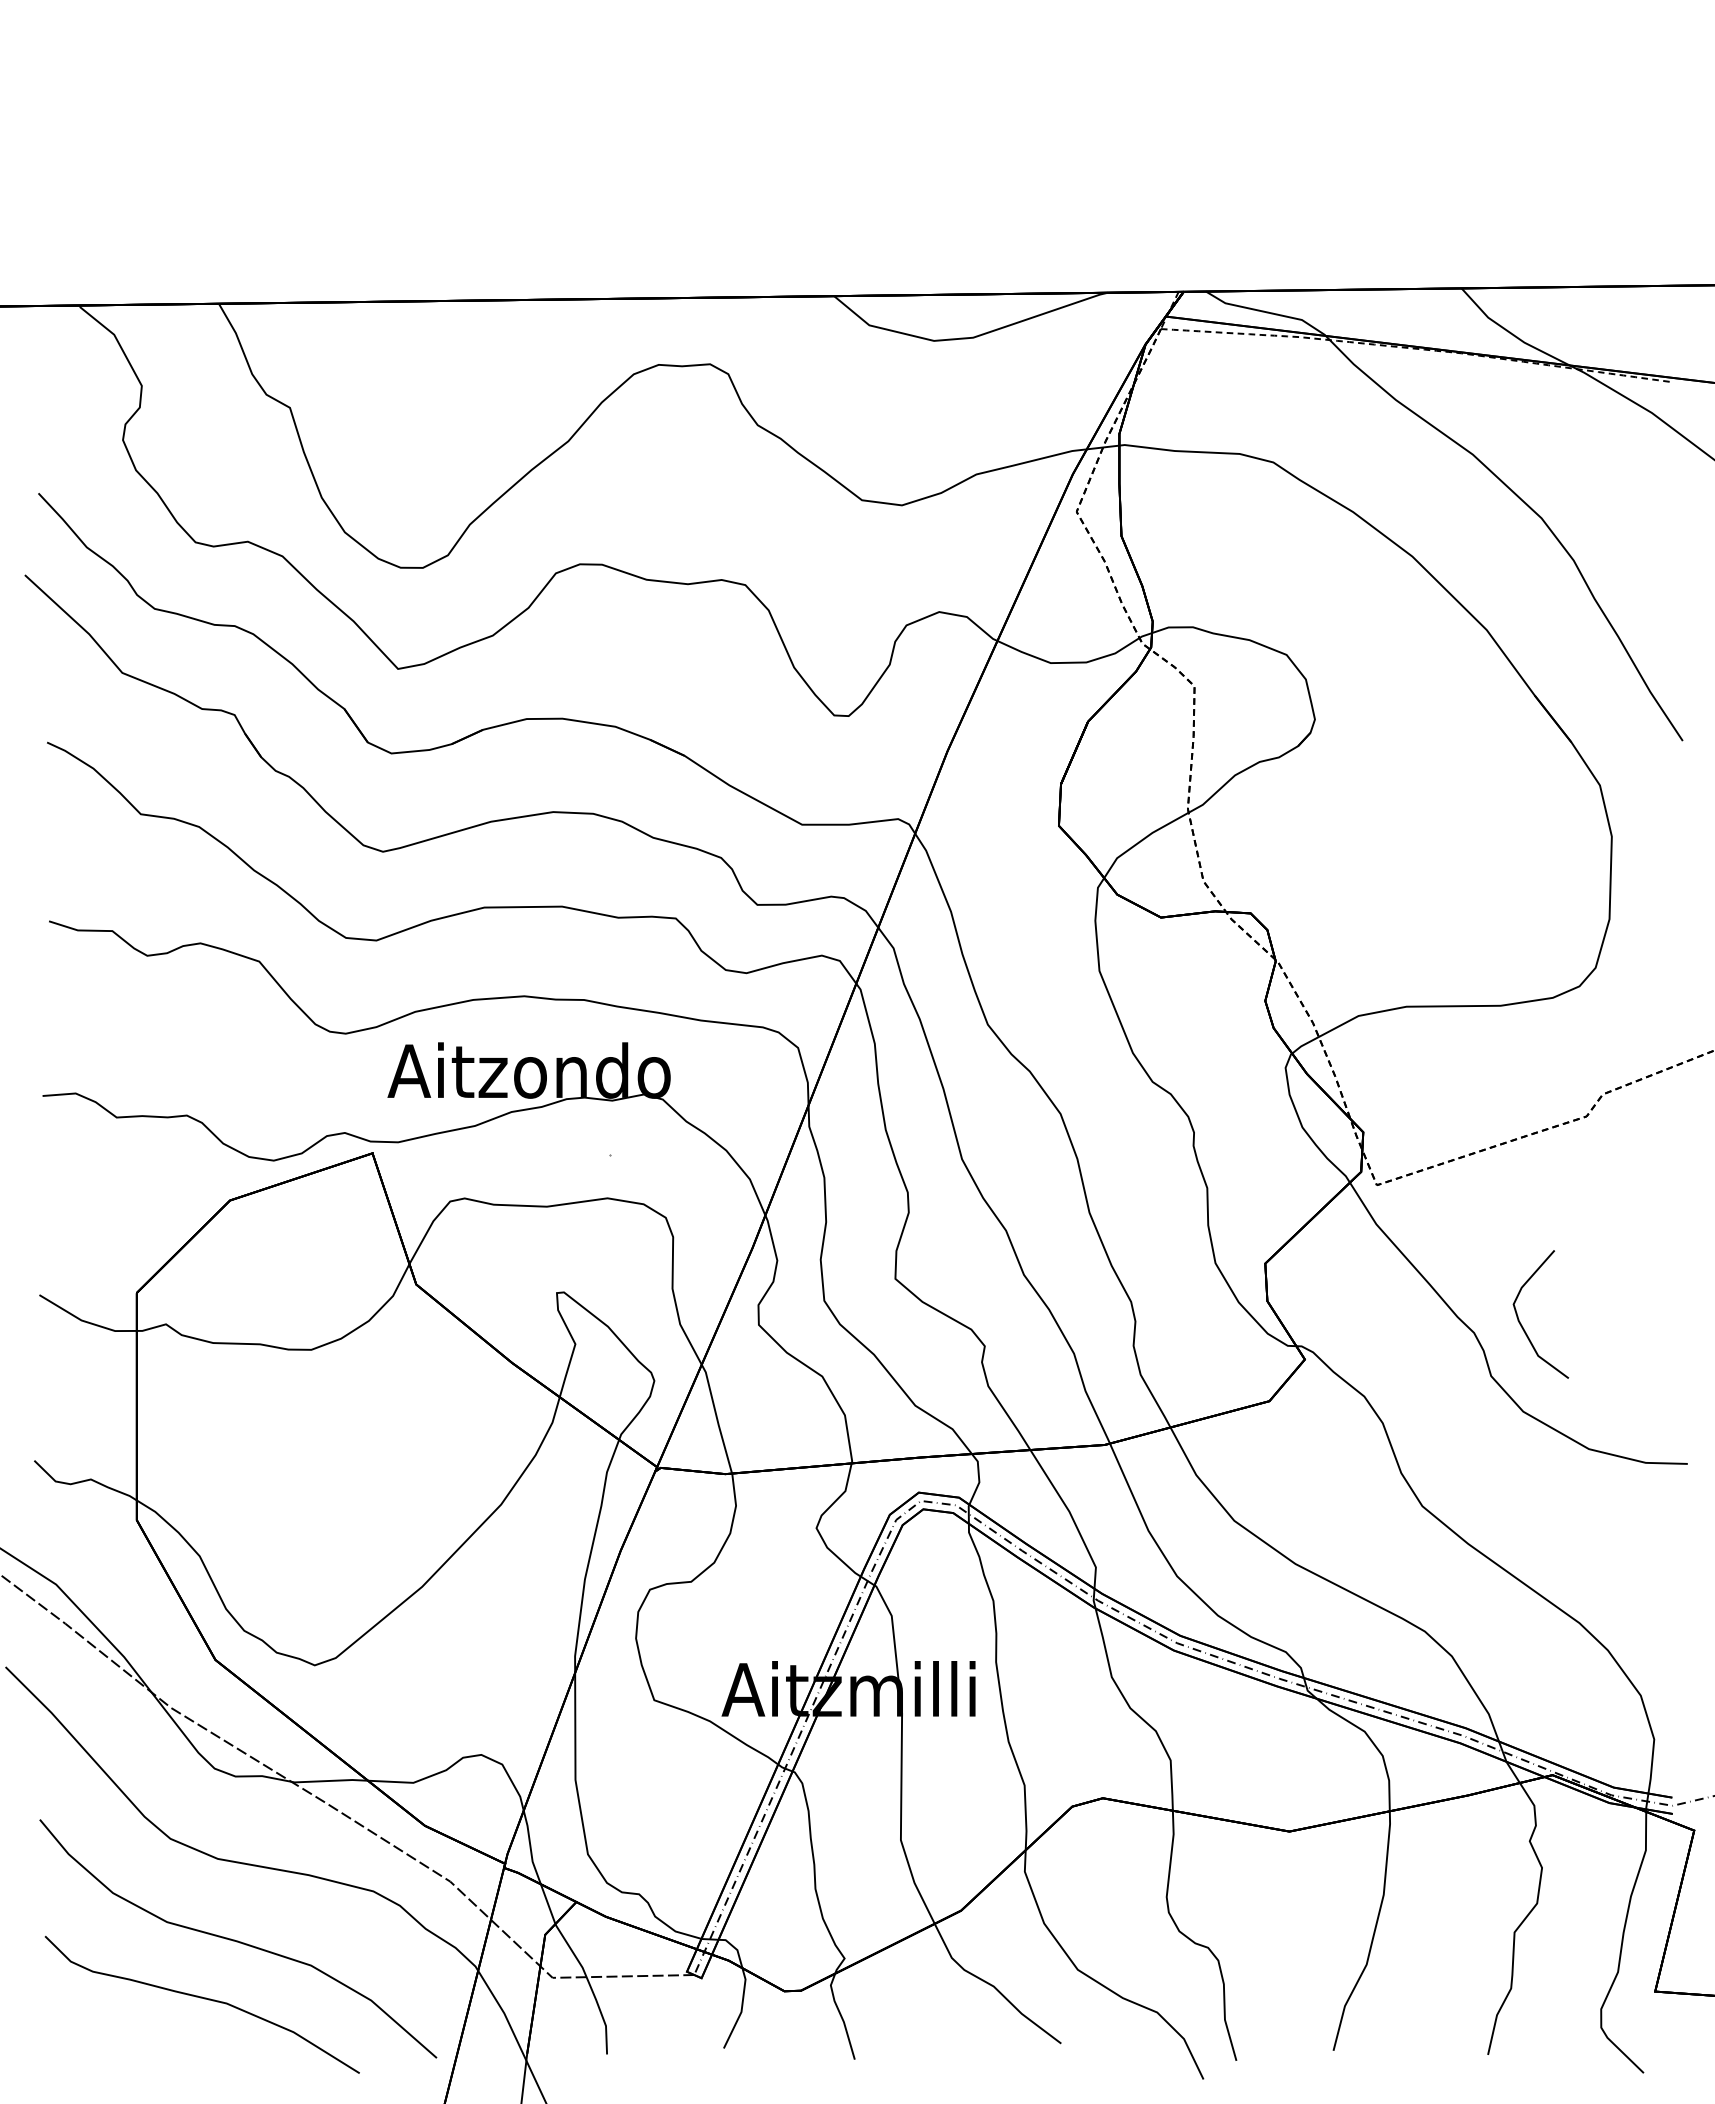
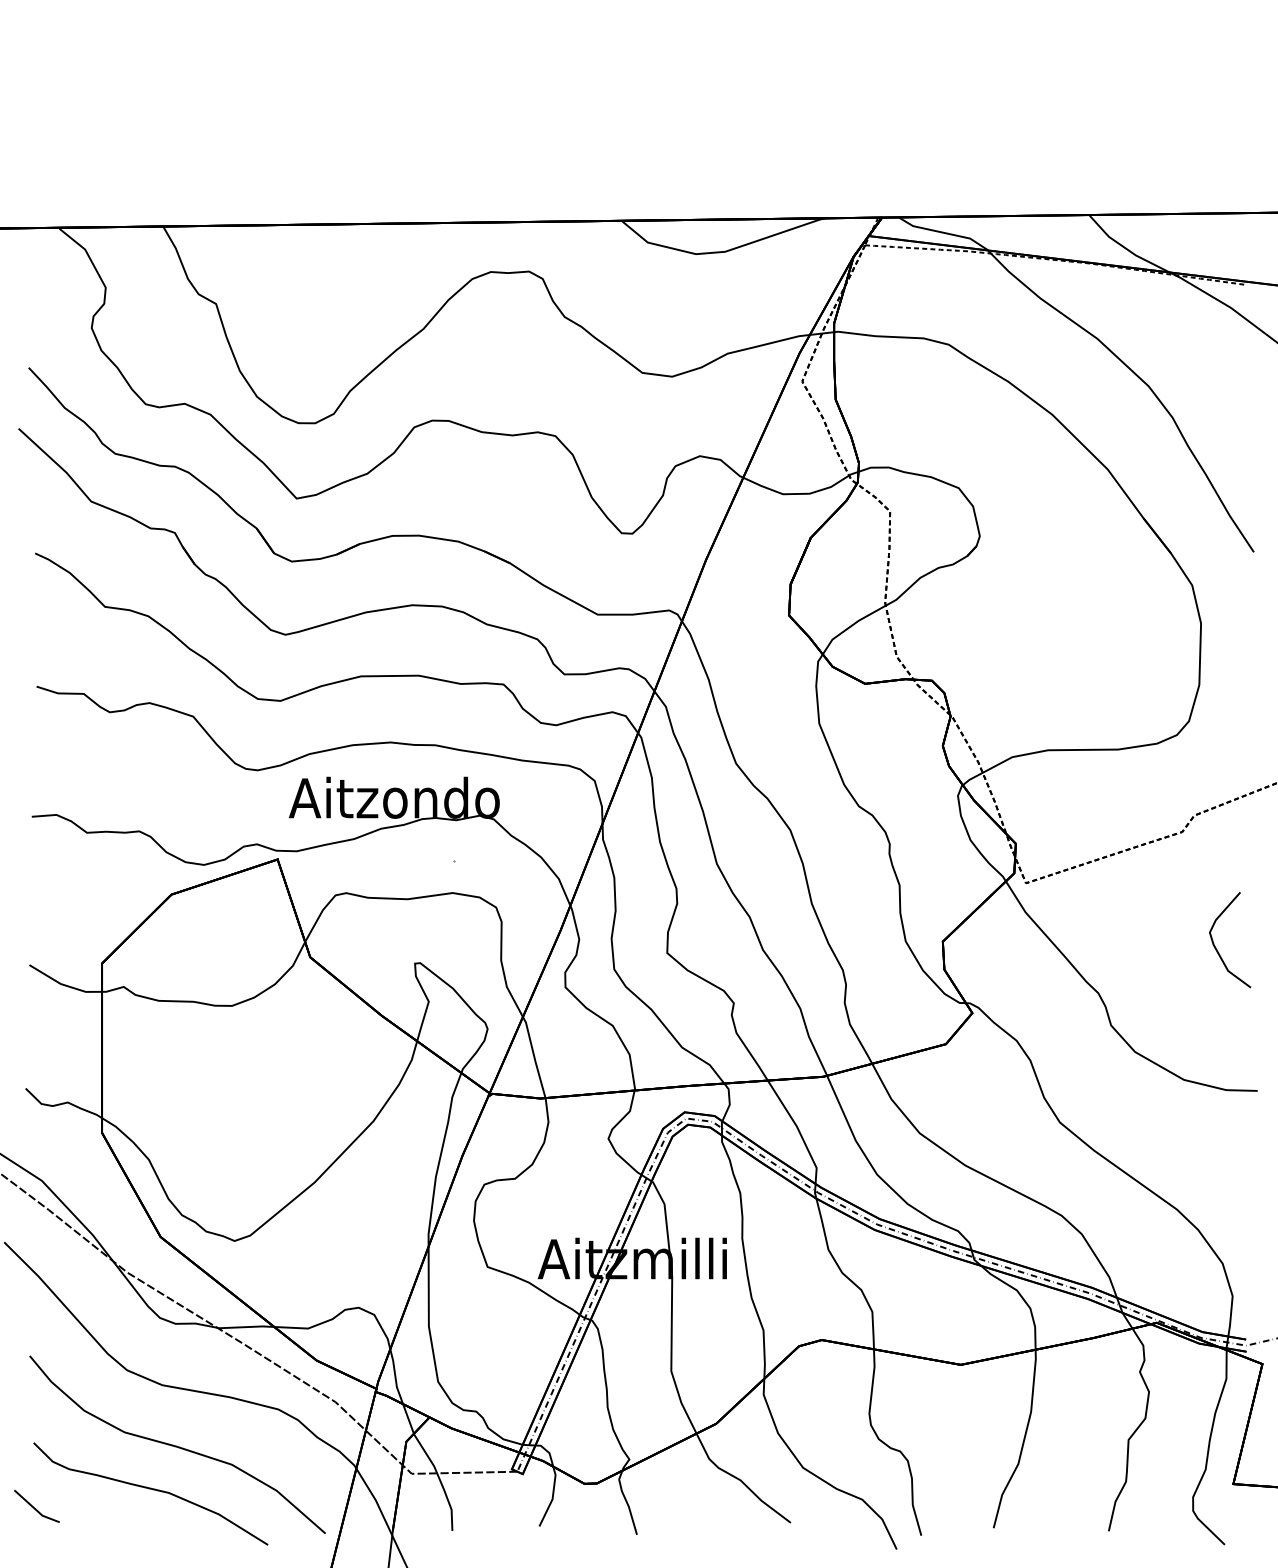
curve: (1521, 1323) -> (1215, 946), moved
line: (46, 2023) -> (34, 1507), added

